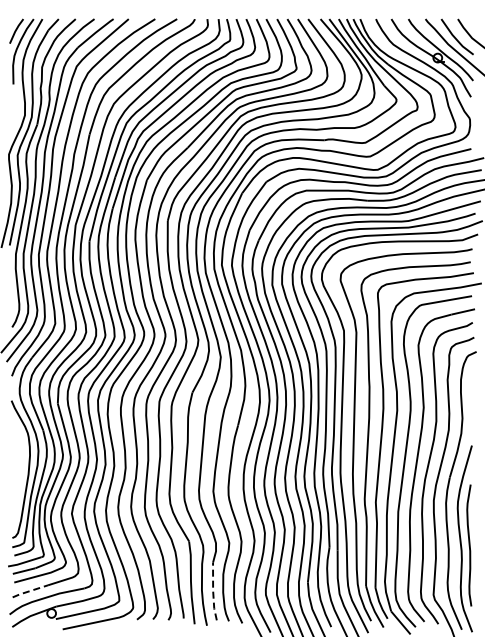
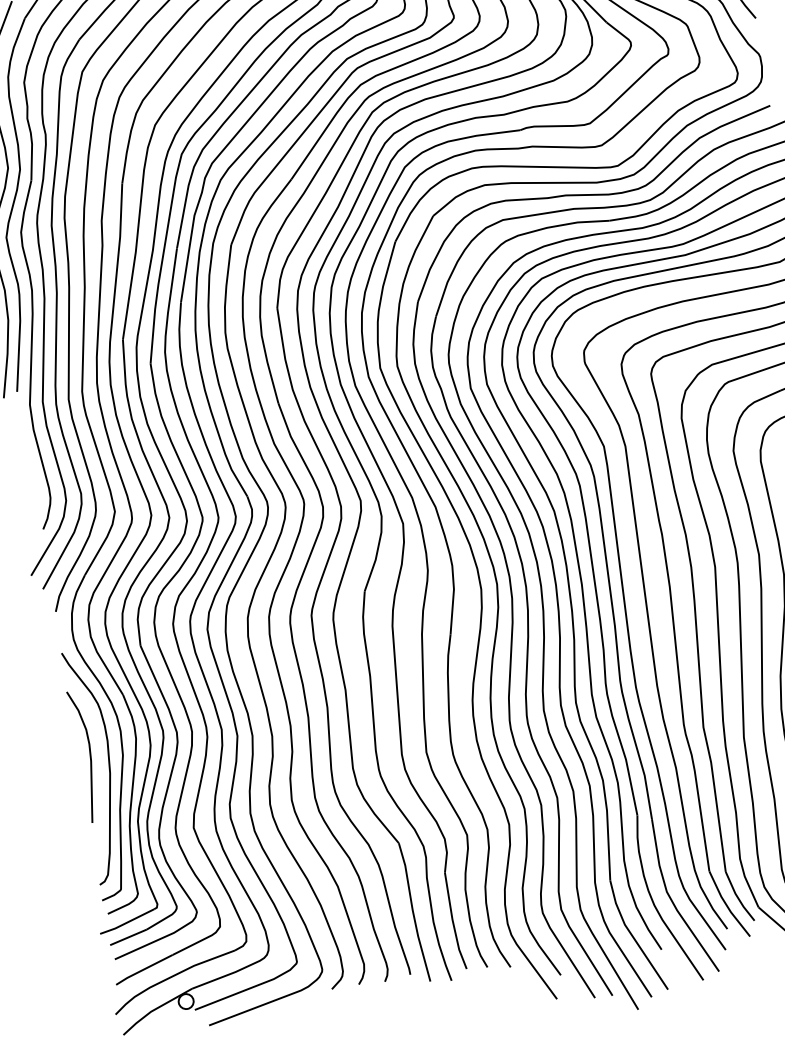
curve: (17, 463) -> (88, 757), added
line: (30, 591) -> (144, 970), dashed -> solid
line: (213, 591) -> (453, 921), dashed -> solid

